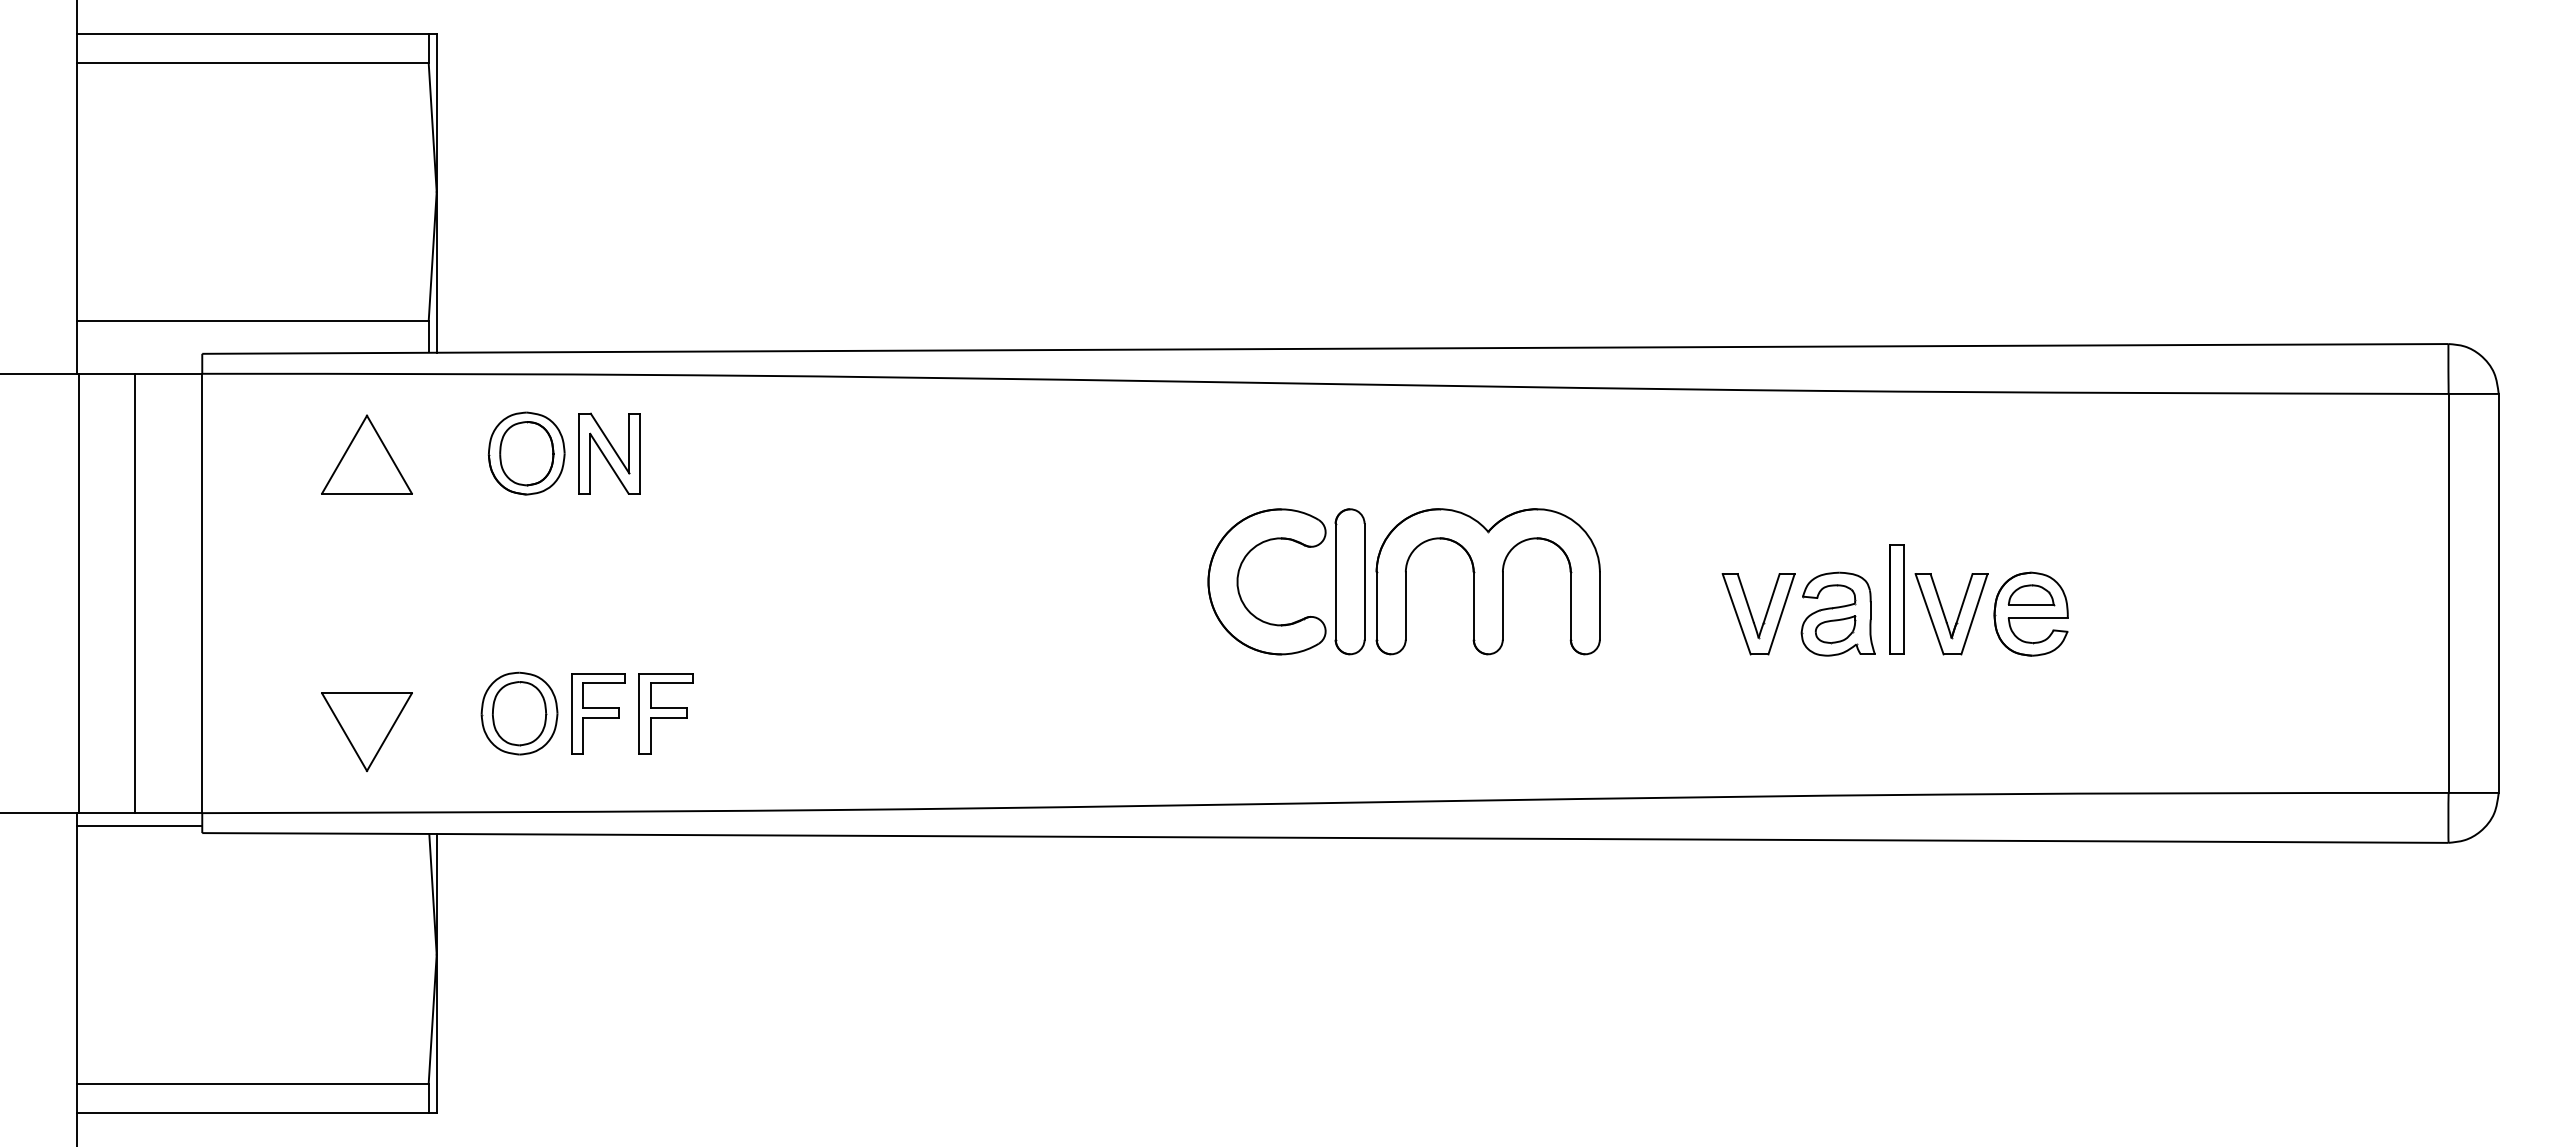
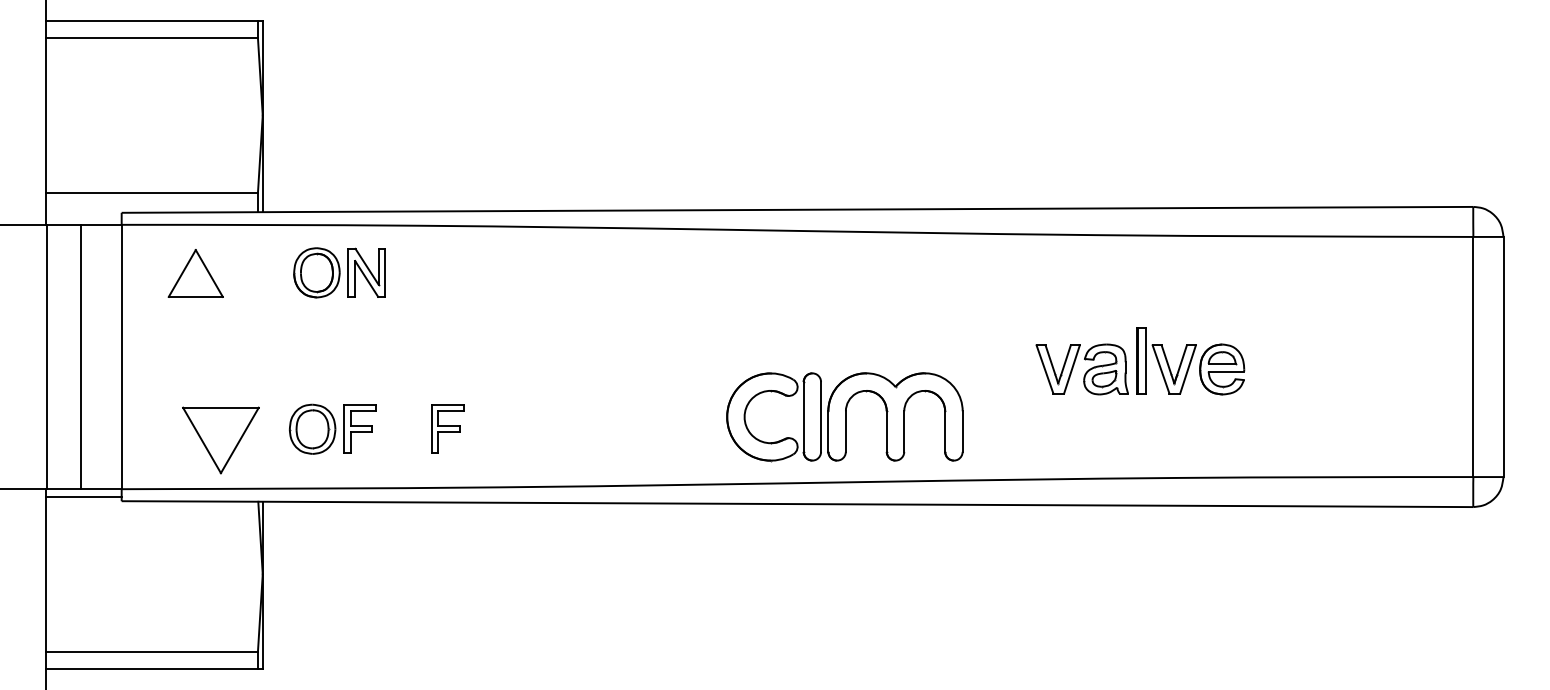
part: (366, 454) -> (195, 273), moved
part: (1403, 582) -> (844, 417), moved
part: (665, 712) -> (447, 428), moved
part: (366, 732) -> (220, 440), size x1.4

